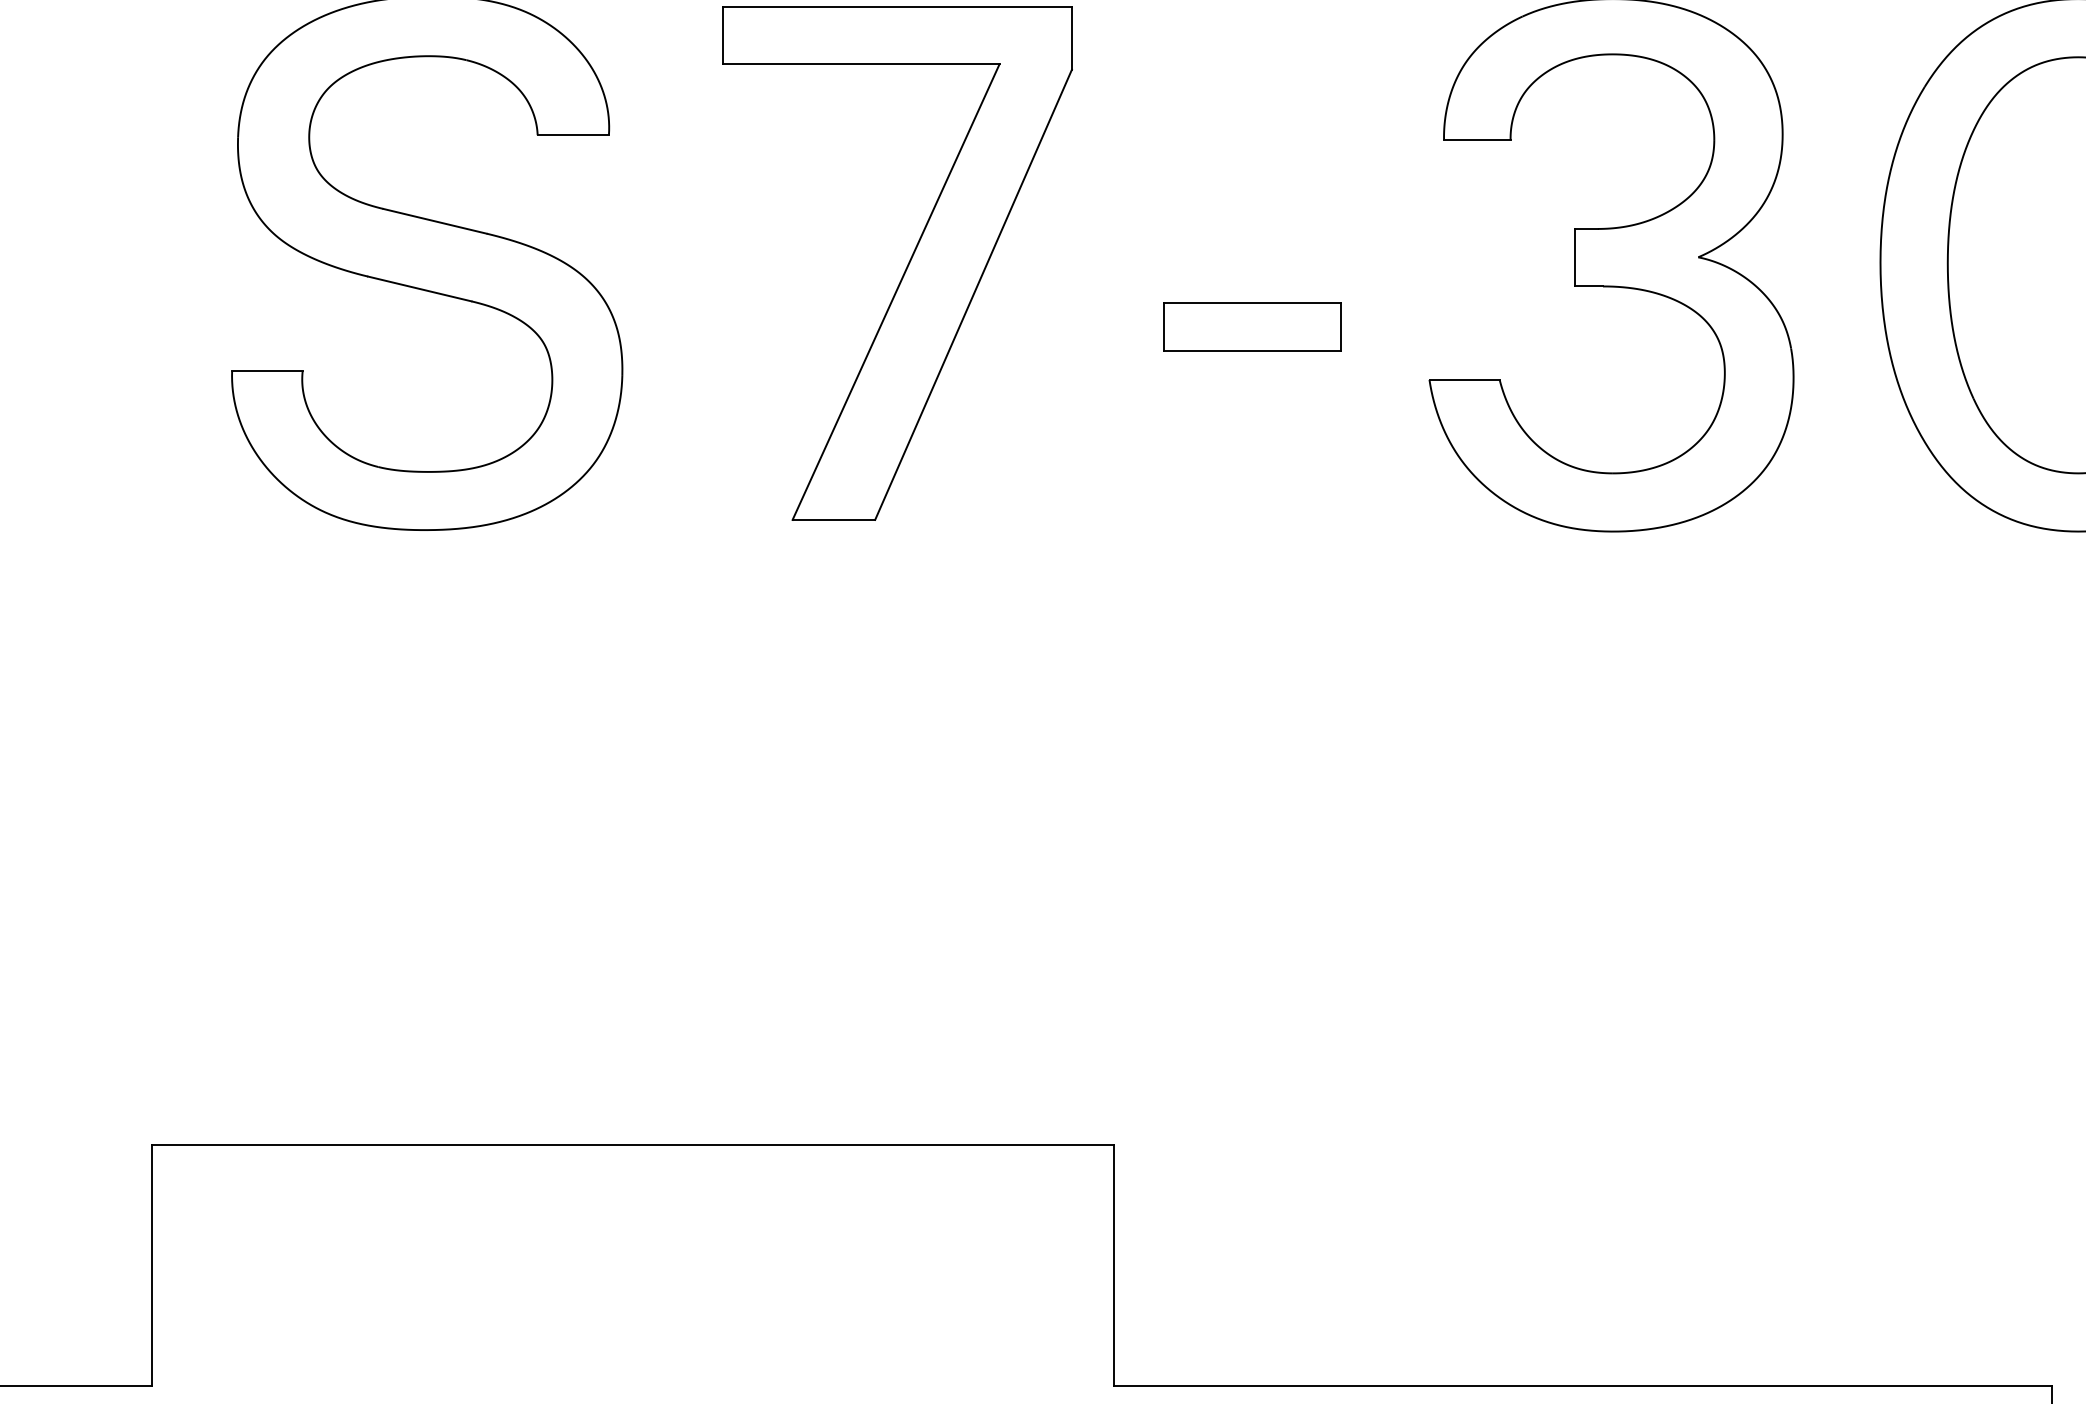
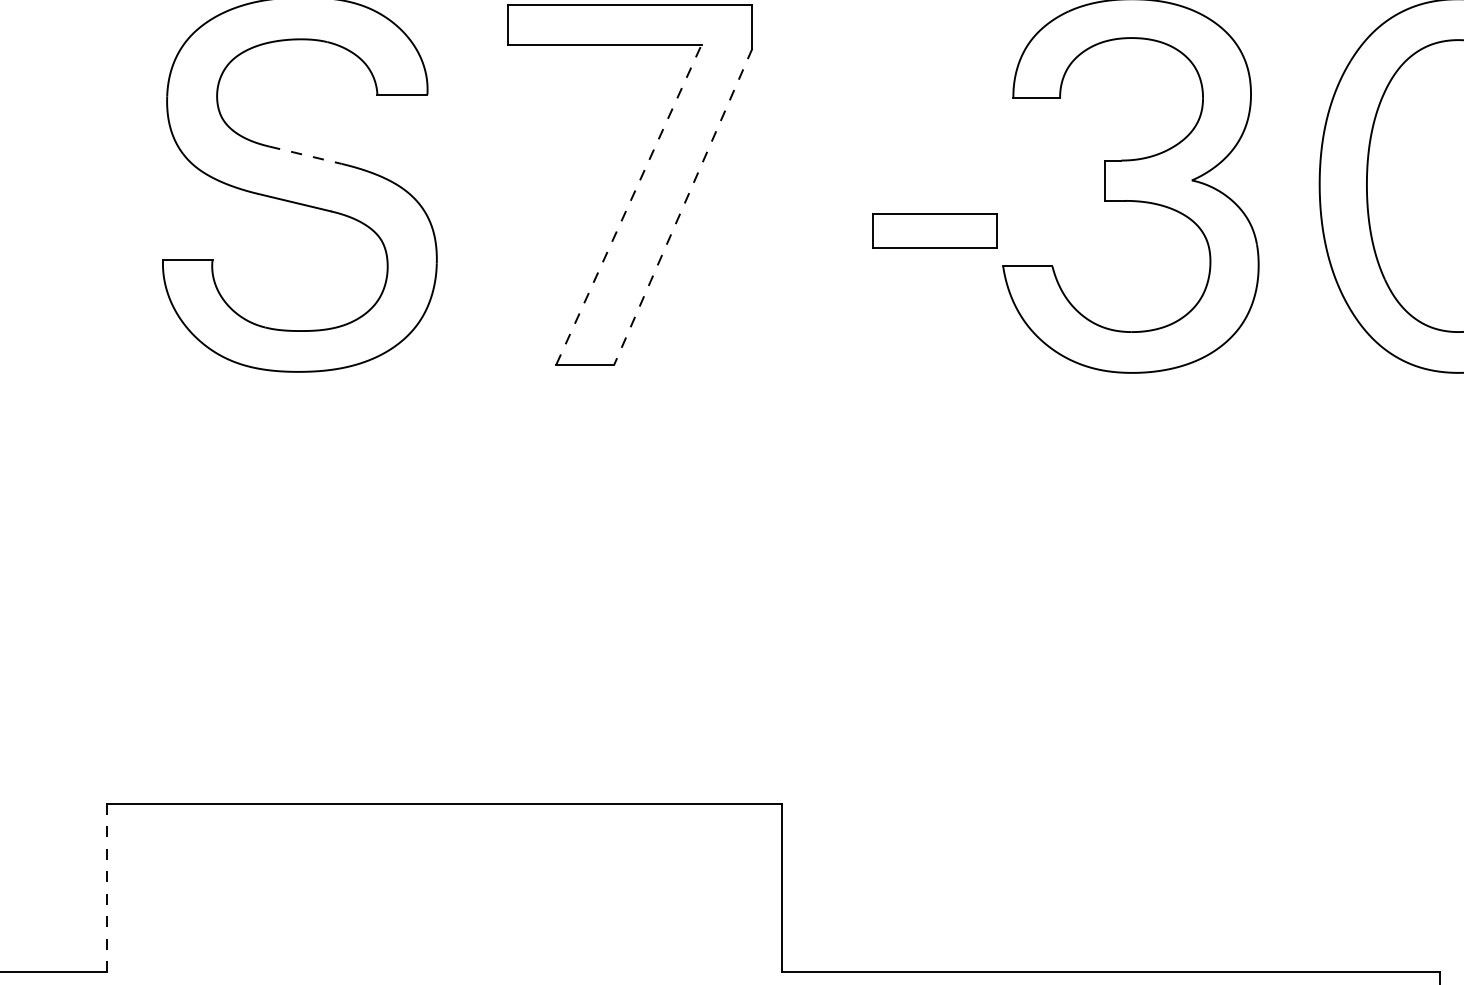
line: (435, 221) -> (305, 155), solid -> dashed
line: (896, 291) -> (629, 204), solid -> dashed
line: (973, 294) -> (683, 206), solid -> dashed
part: (1252, 326) -> (935, 230), moved
line: (151, 1265) -> (106, 887), solid -> dashed

